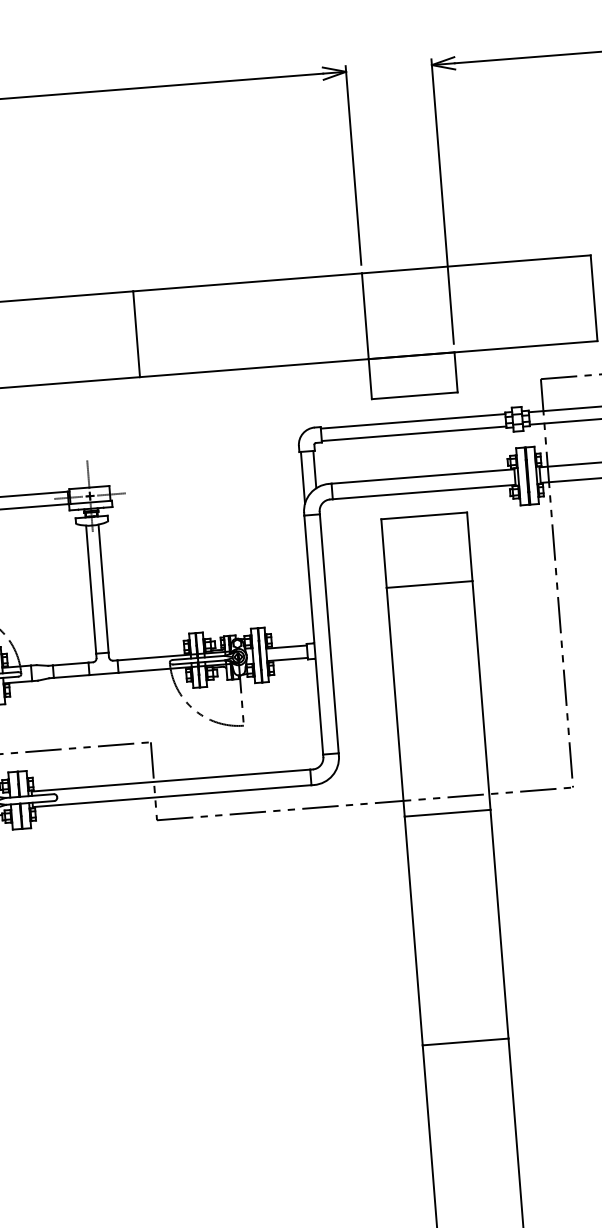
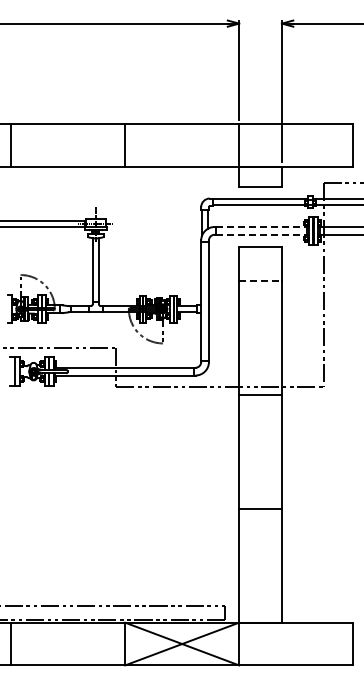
line: (423, 477) -> (261, 227), solid -> dashed
line: (424, 491) -> (261, 234), solid -> dashed
line: (431, 583) -> (261, 280), solid -> dashed

